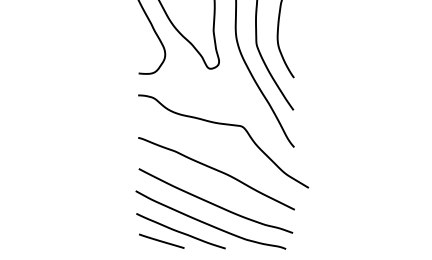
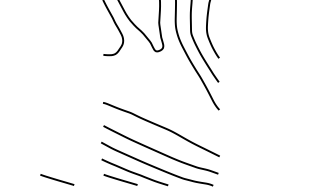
curve: (225, 125) -> (168, 93), removed
line: (76, 240) -> (57, 179), added

